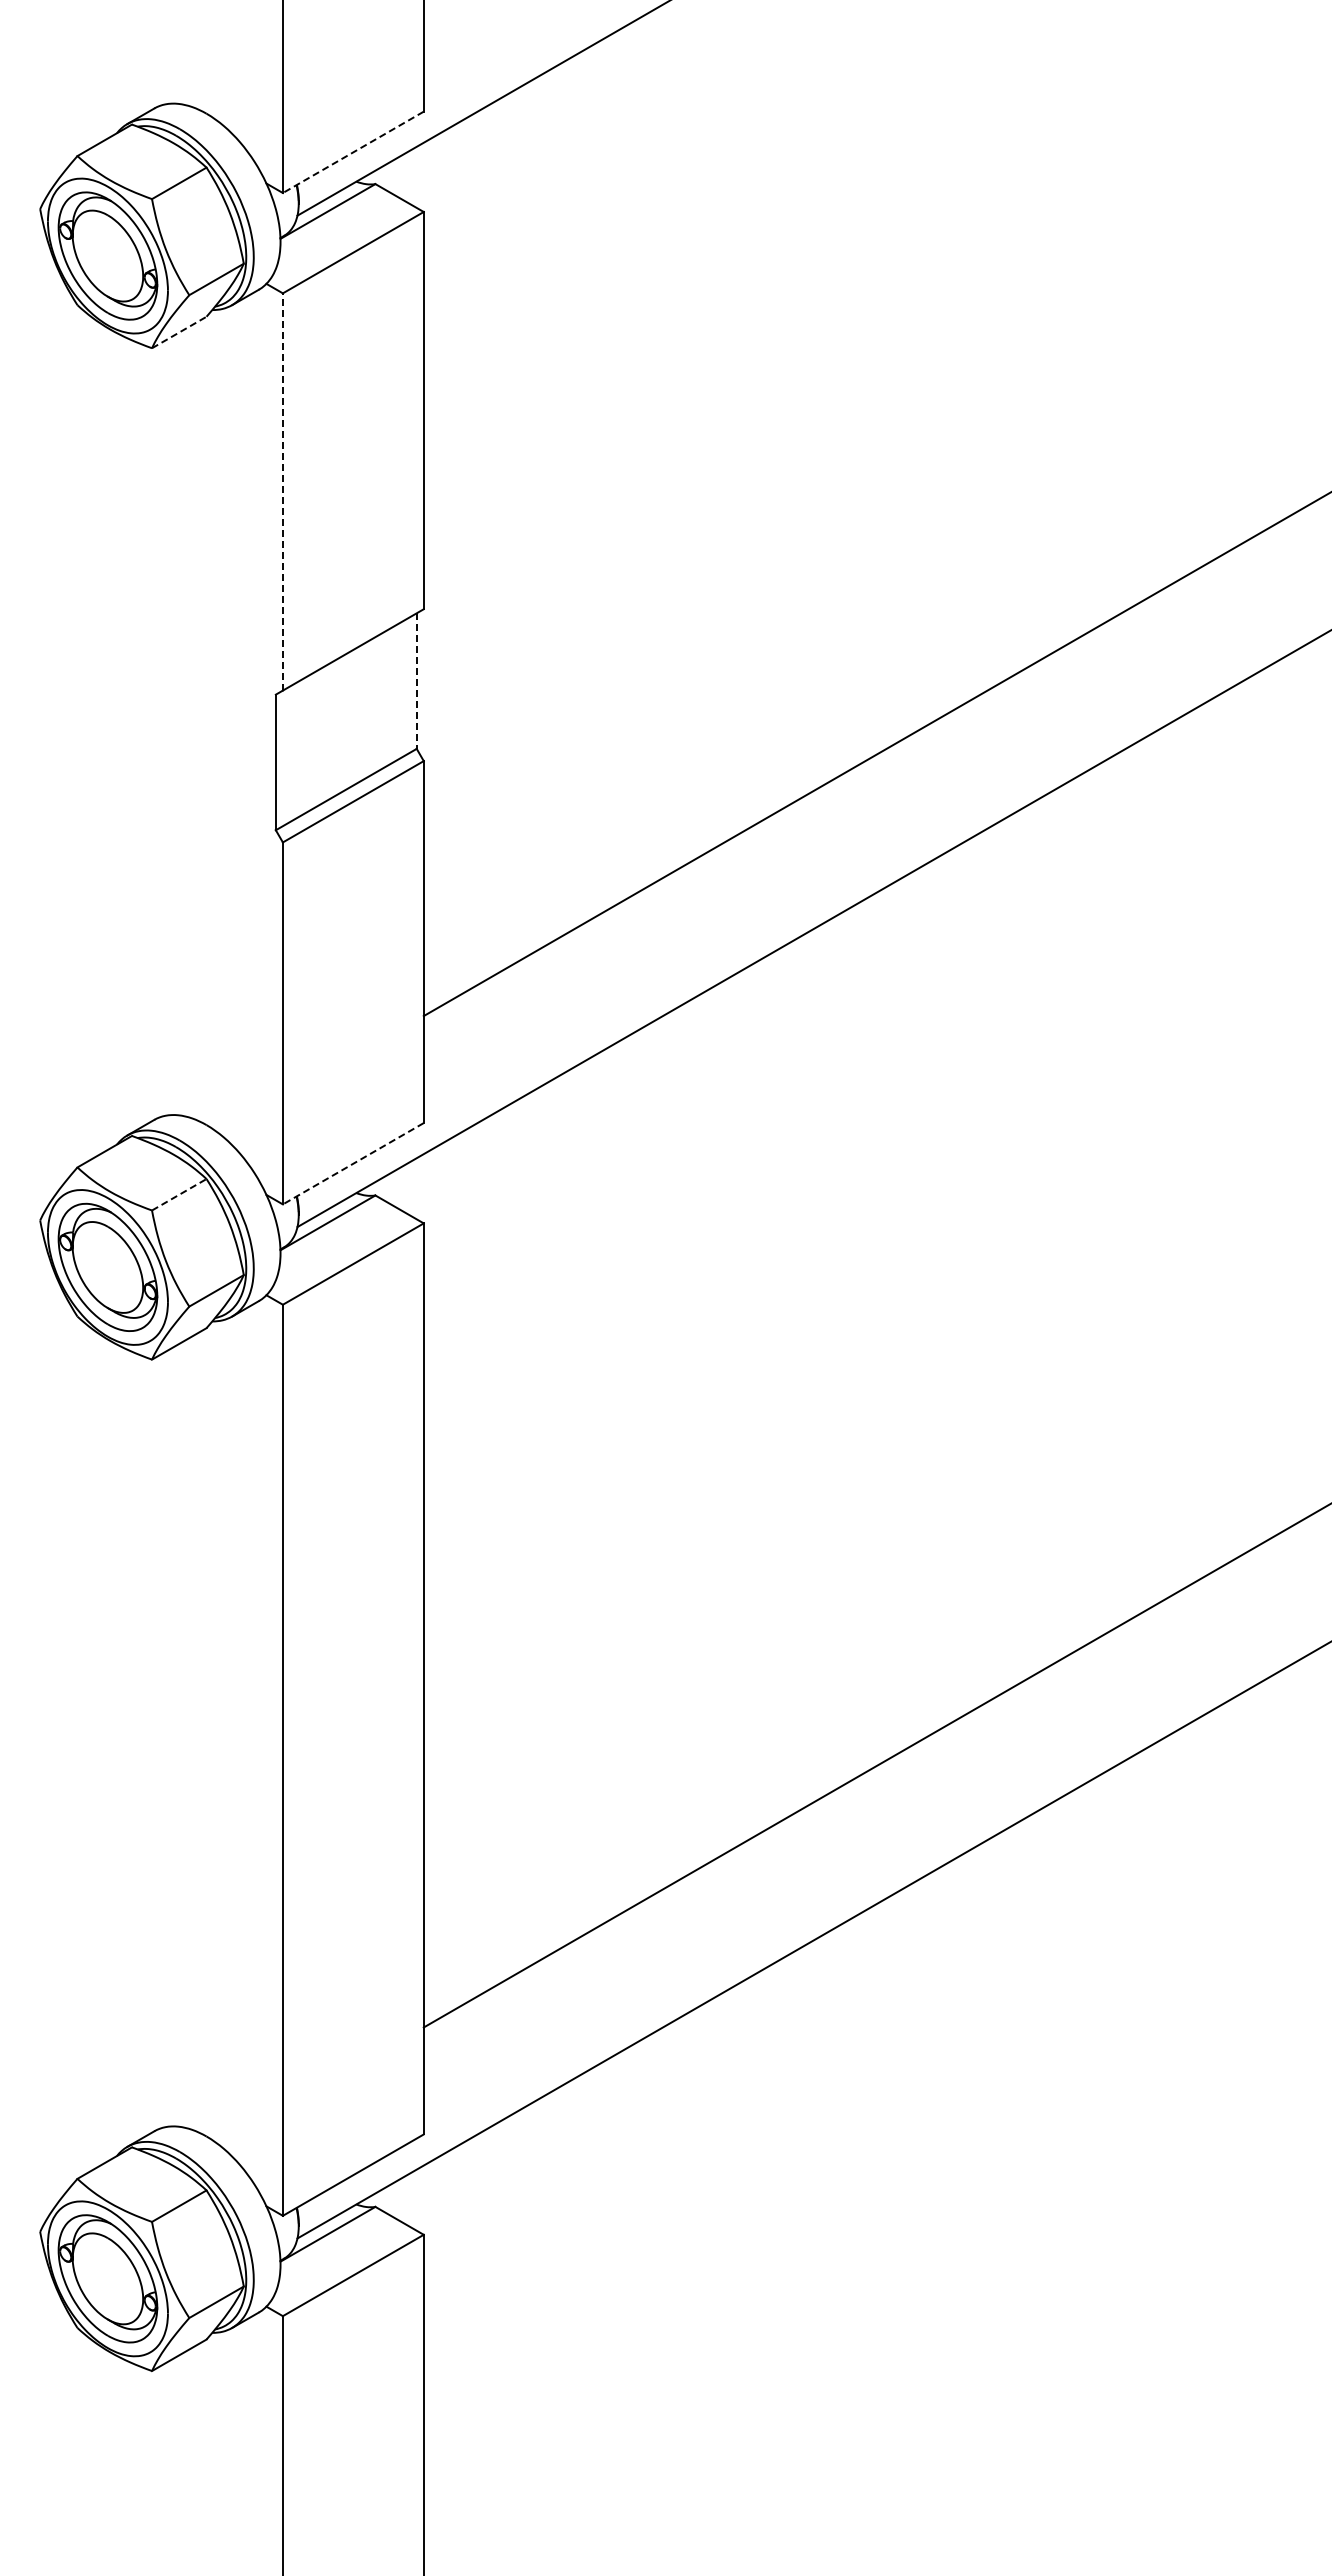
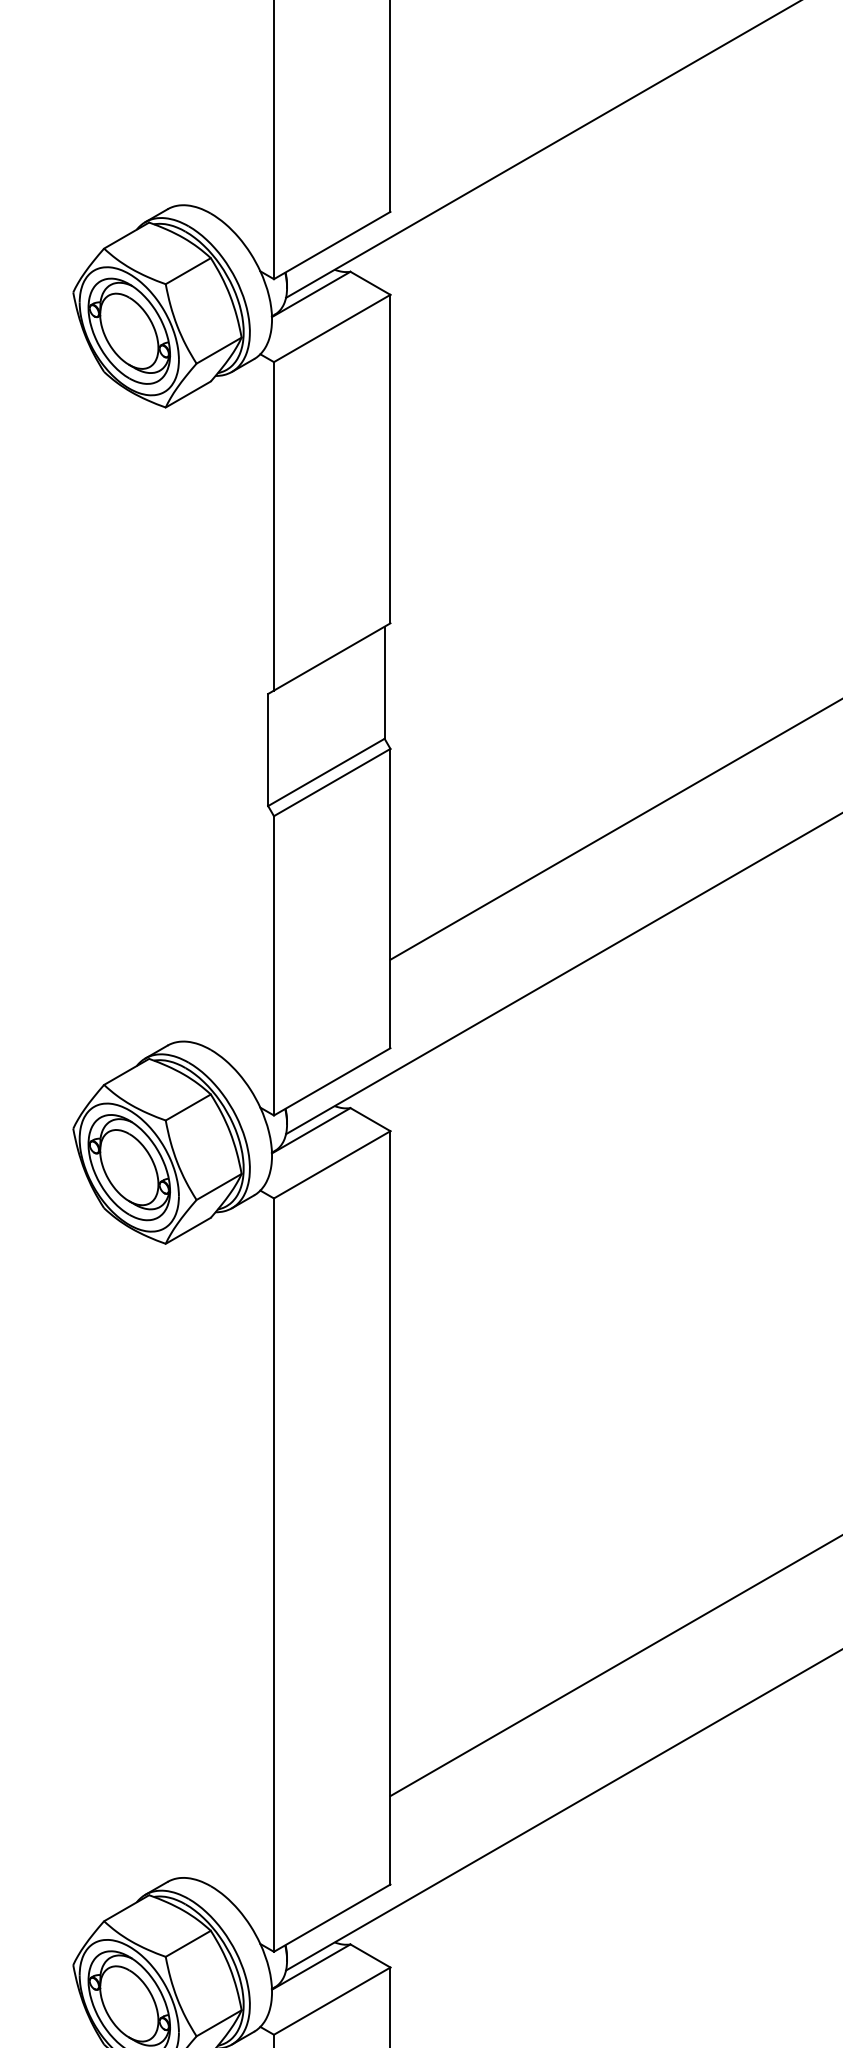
line: (352, 152) -> (331, 245), dashed -> solid
line: (179, 332) -> (188, 394), dashed -> solid
line: (282, 491) -> (273, 525), dashed -> solid
line: (416, 681) -> (384, 683), dashed -> solid
line: (352, 1164) -> (331, 1082), dashed -> solid
line: (179, 1194) -> (188, 1107), dashed -> solid

